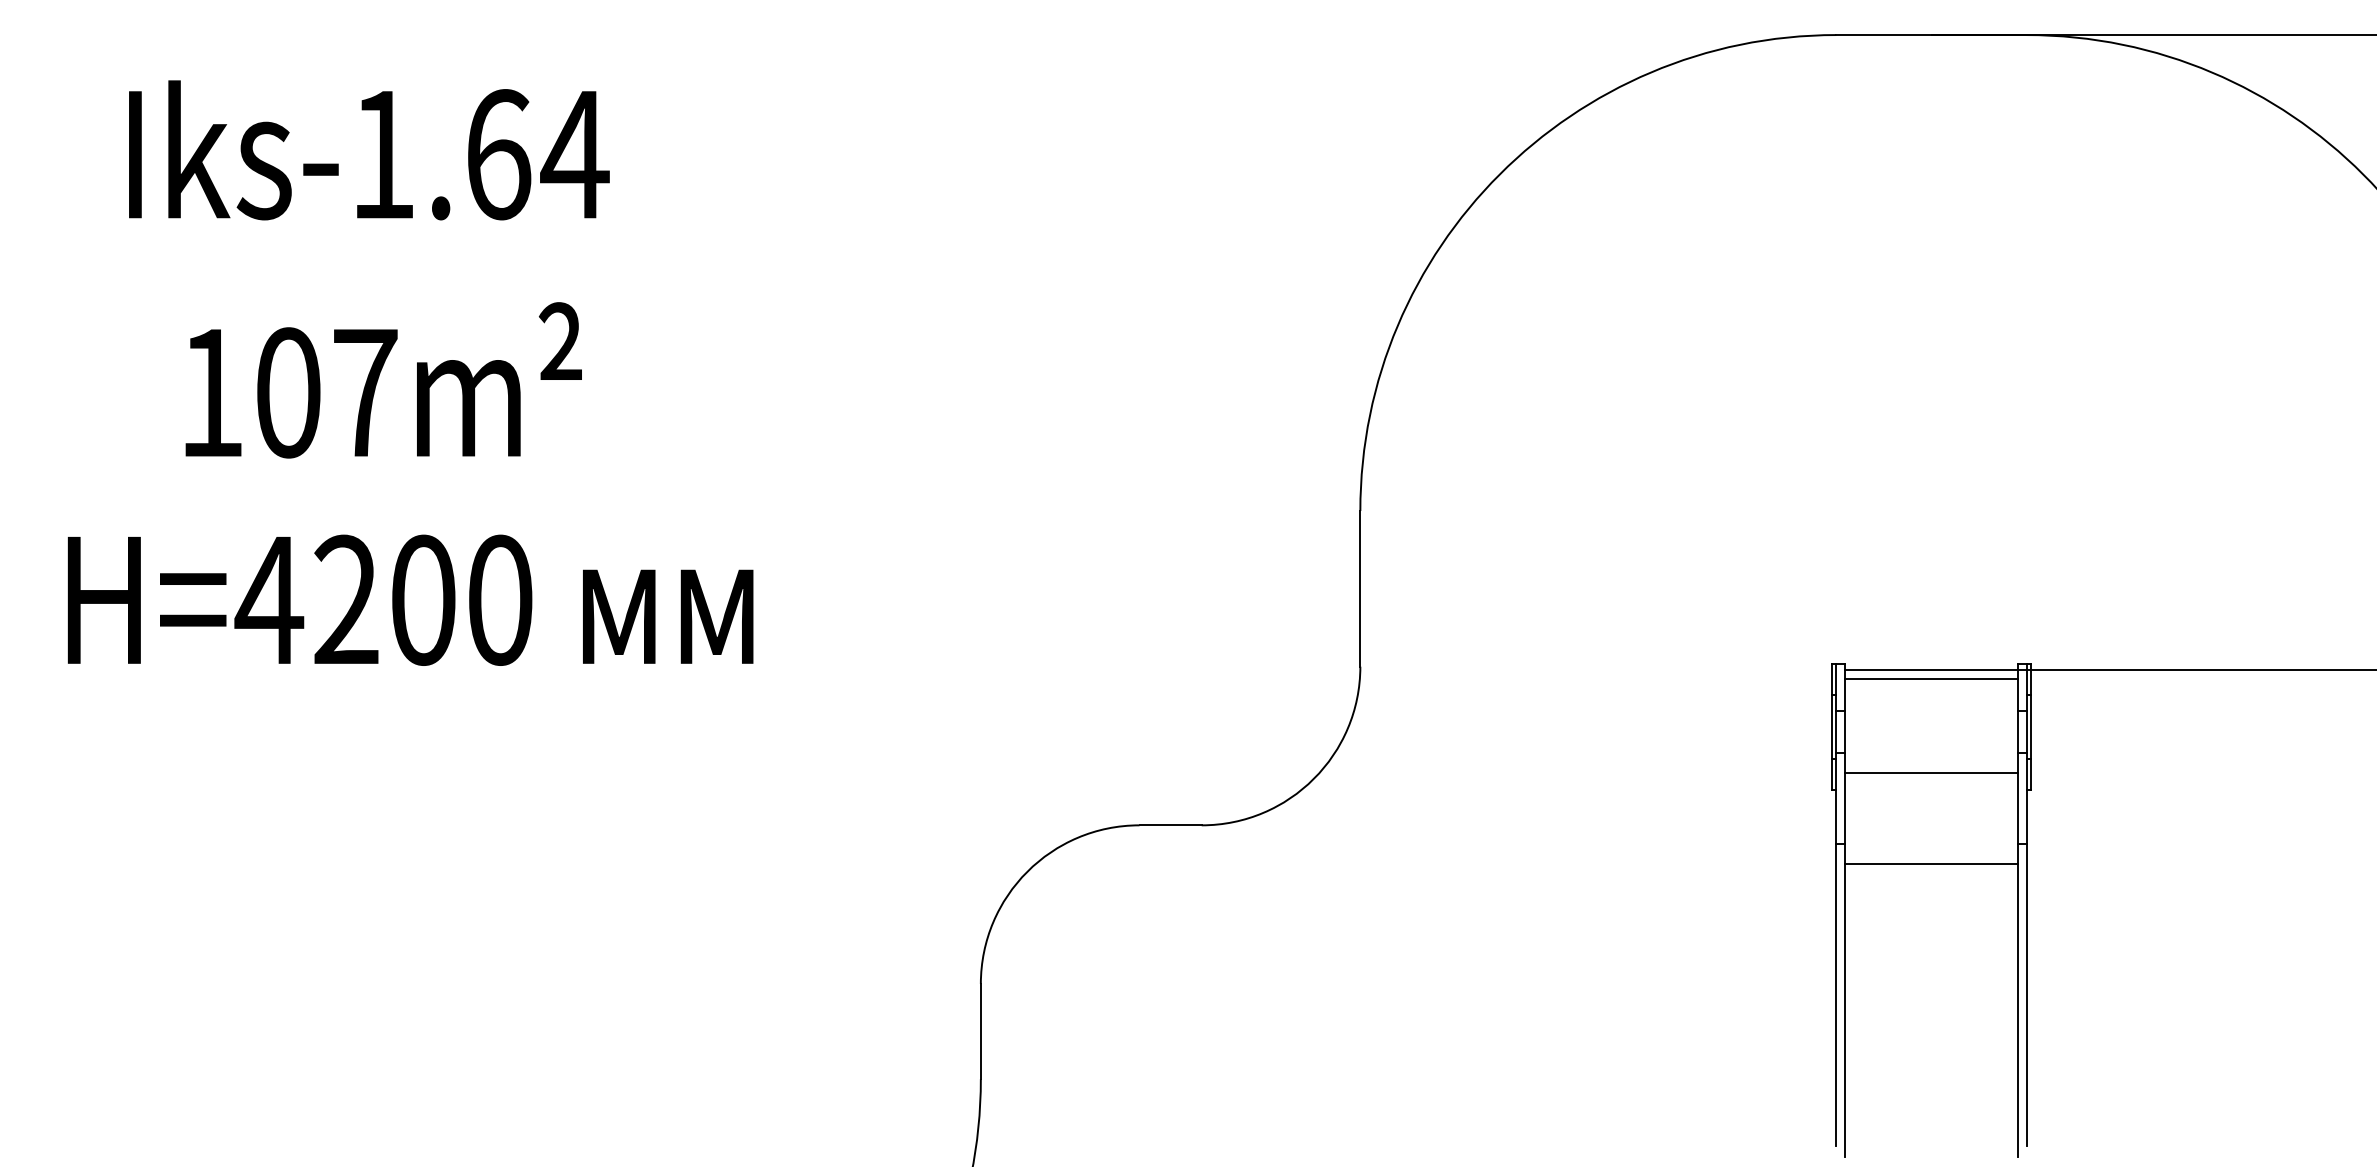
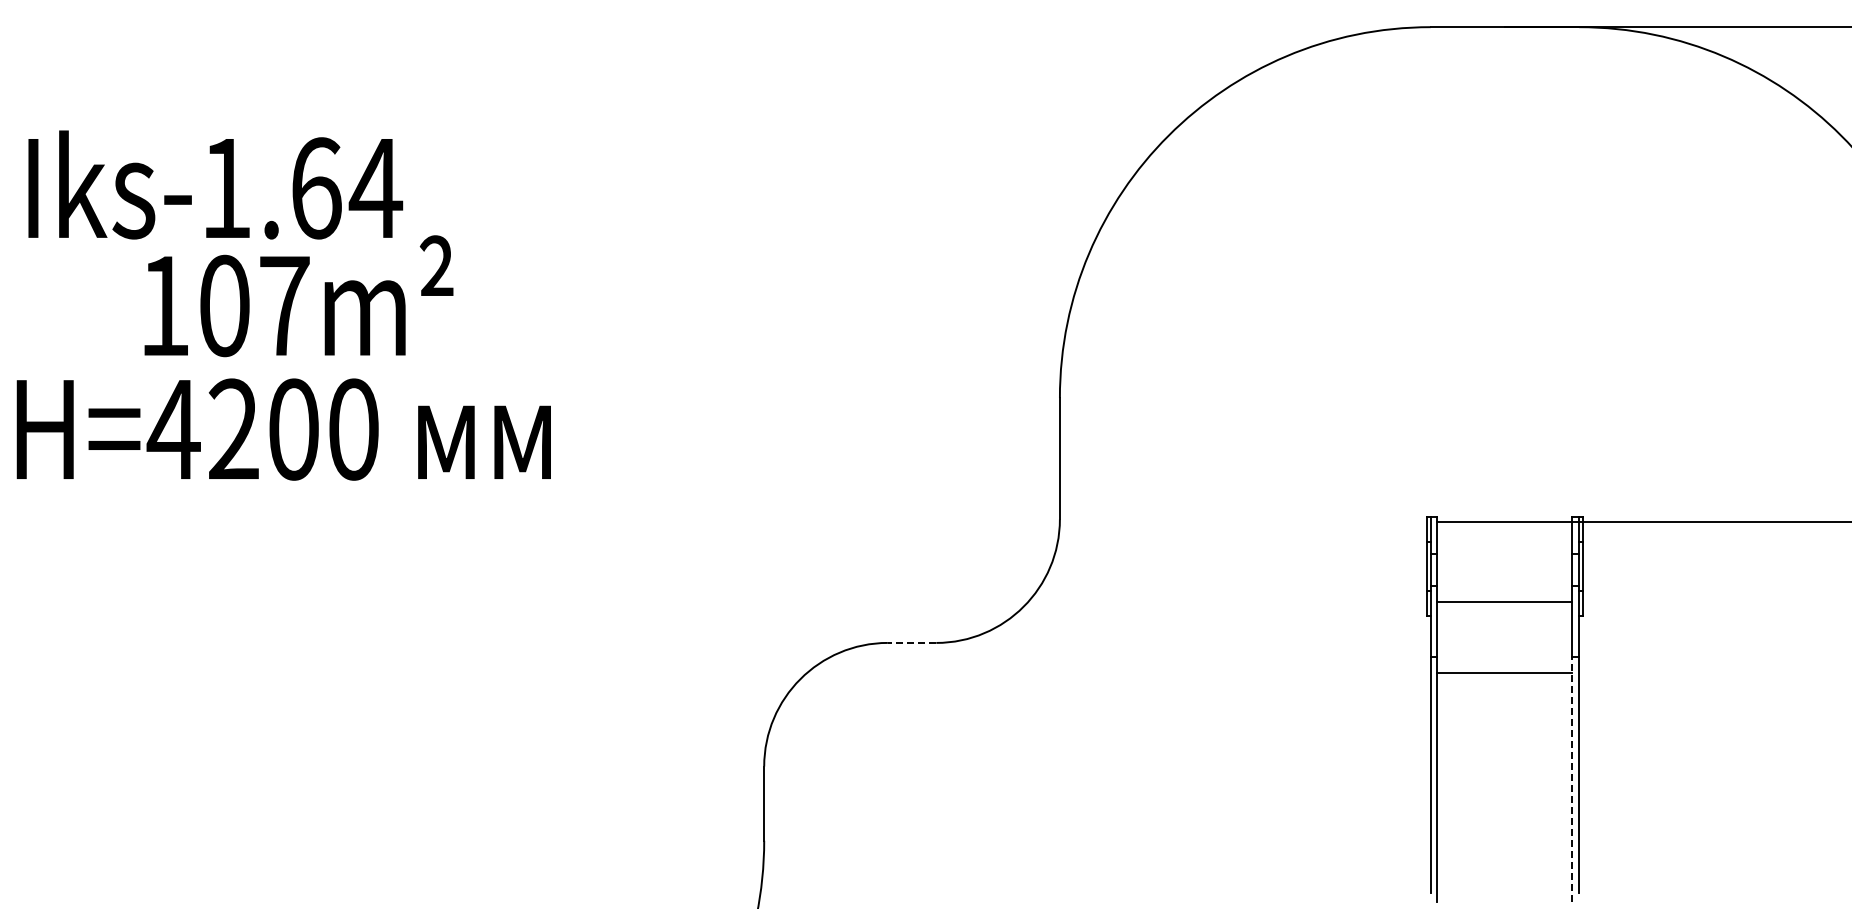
text: (369, 149) -> (215, 184), moved
text: (410, 600) -> (283, 429), moved
line: (1930, 679) -> (1504, 529), removed
line: (1169, 824) -> (911, 642), solid -> dashed
line: (2018, 999) -> (1572, 778), solid -> dashed

